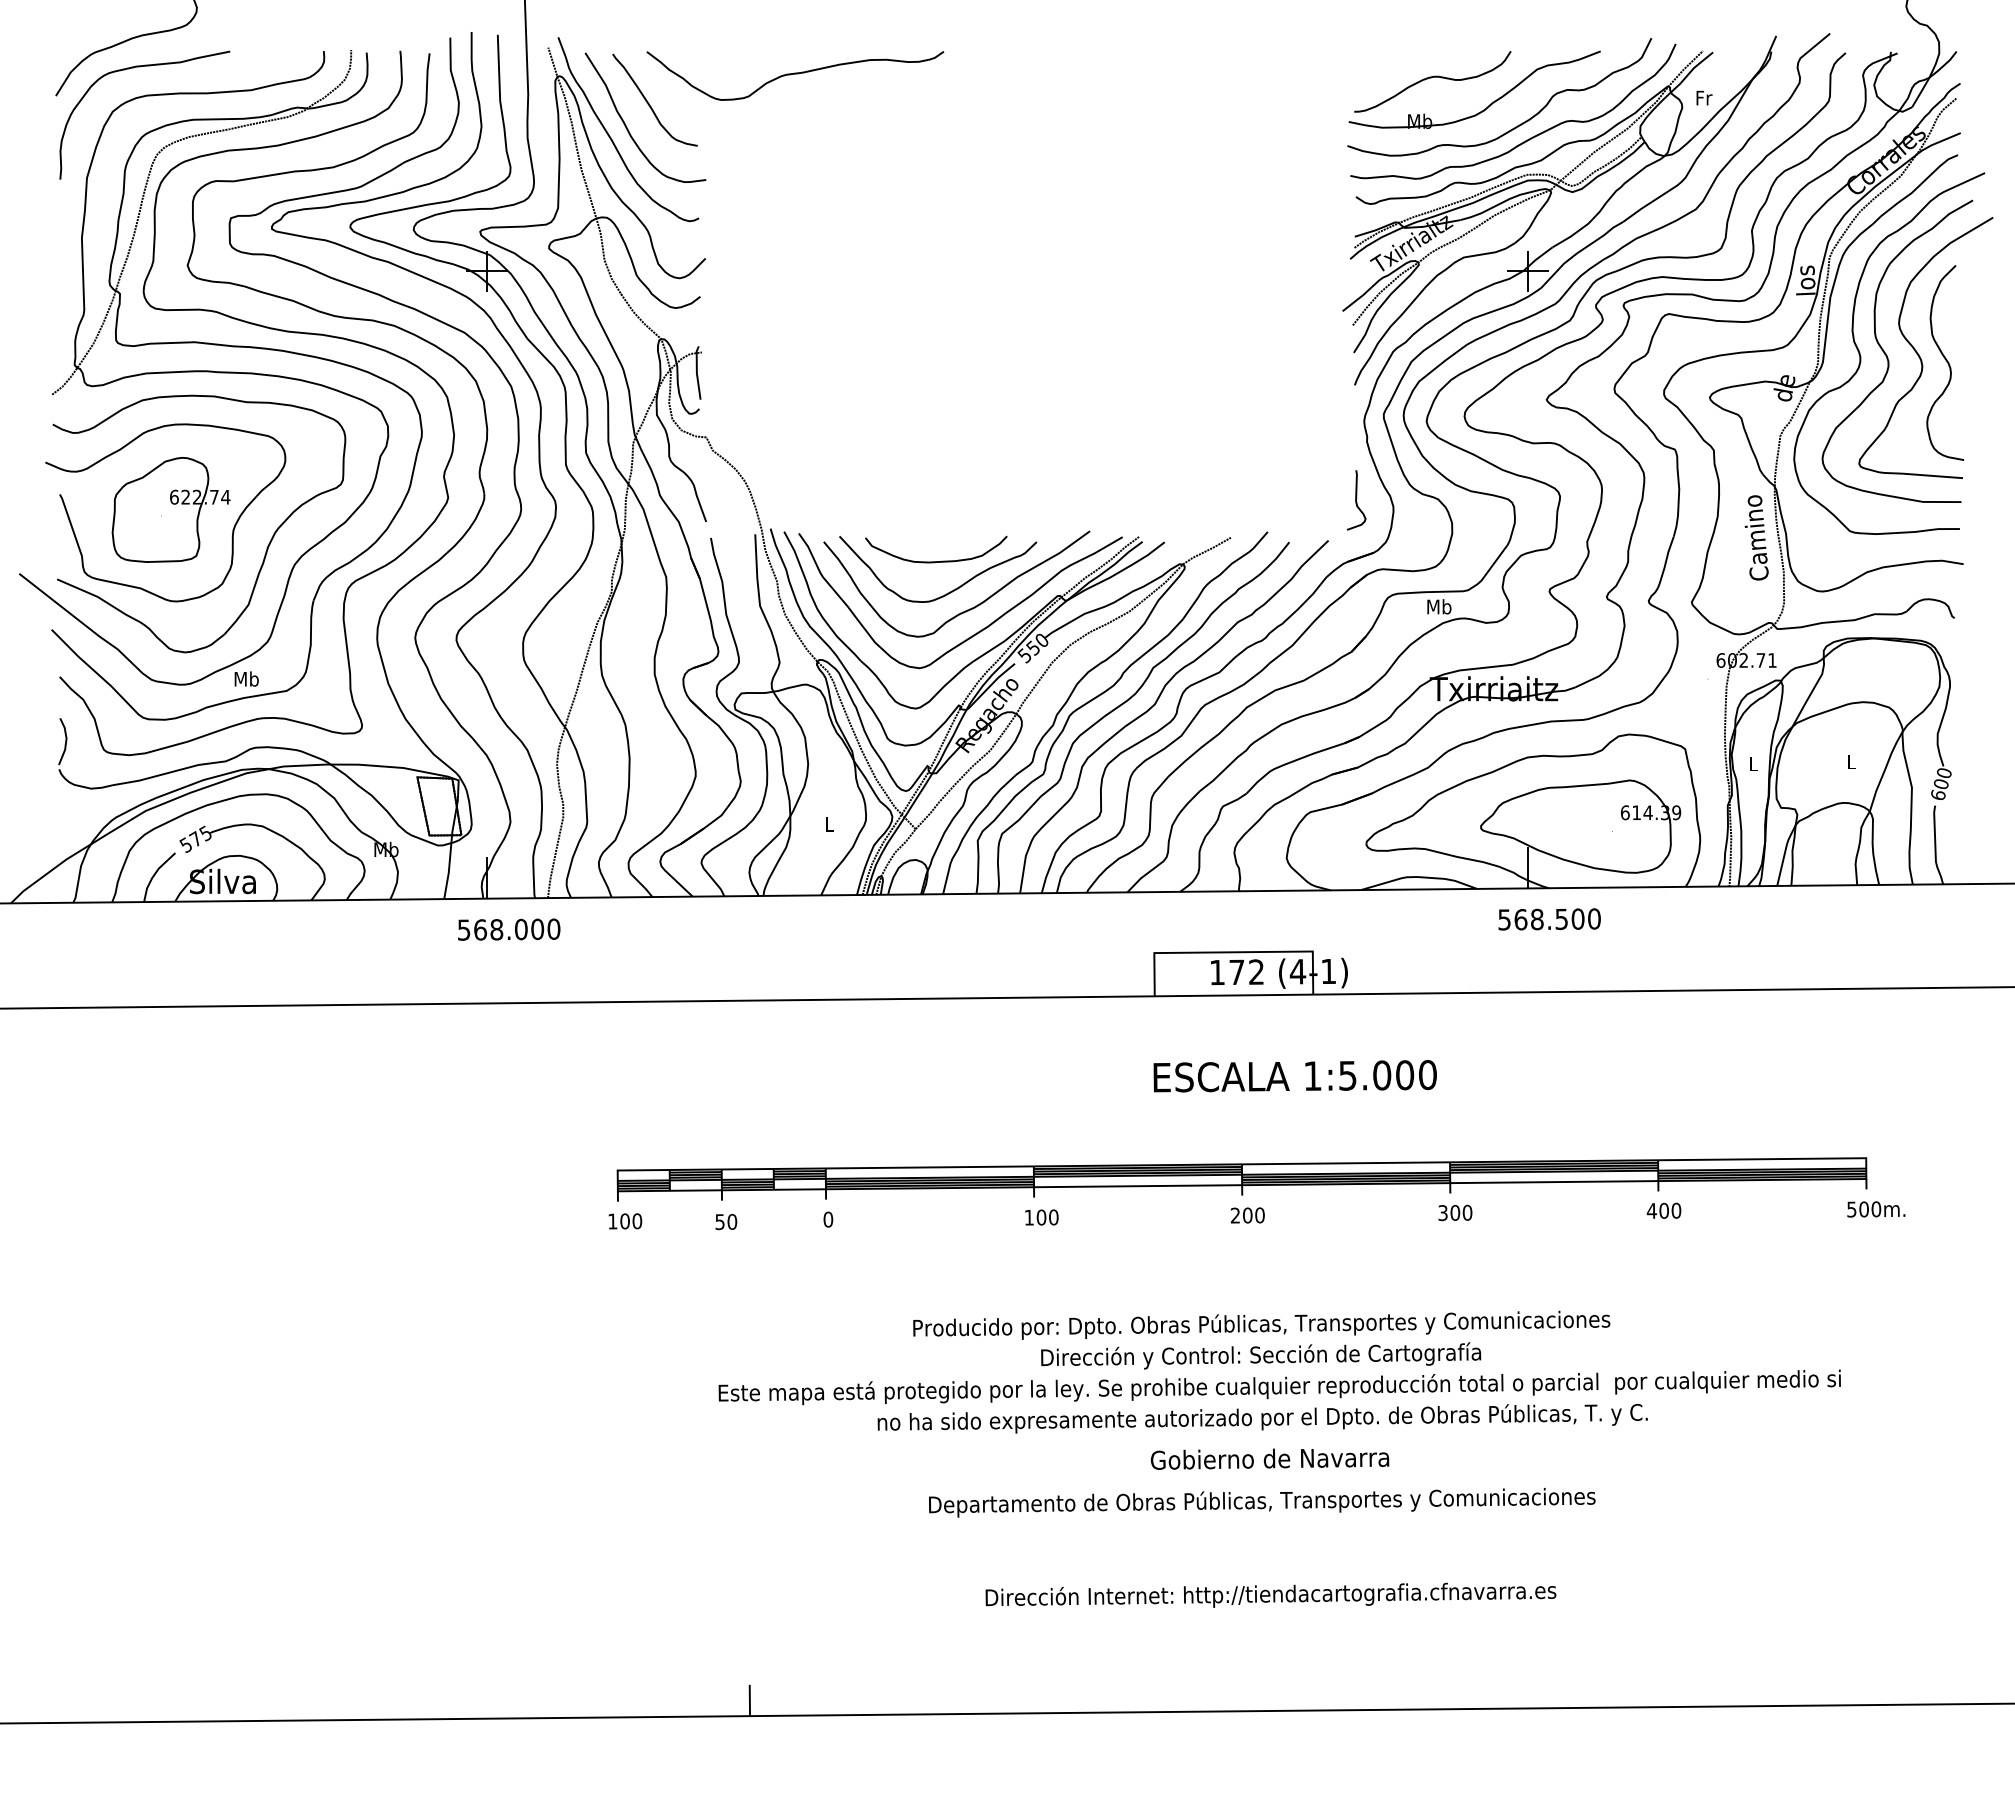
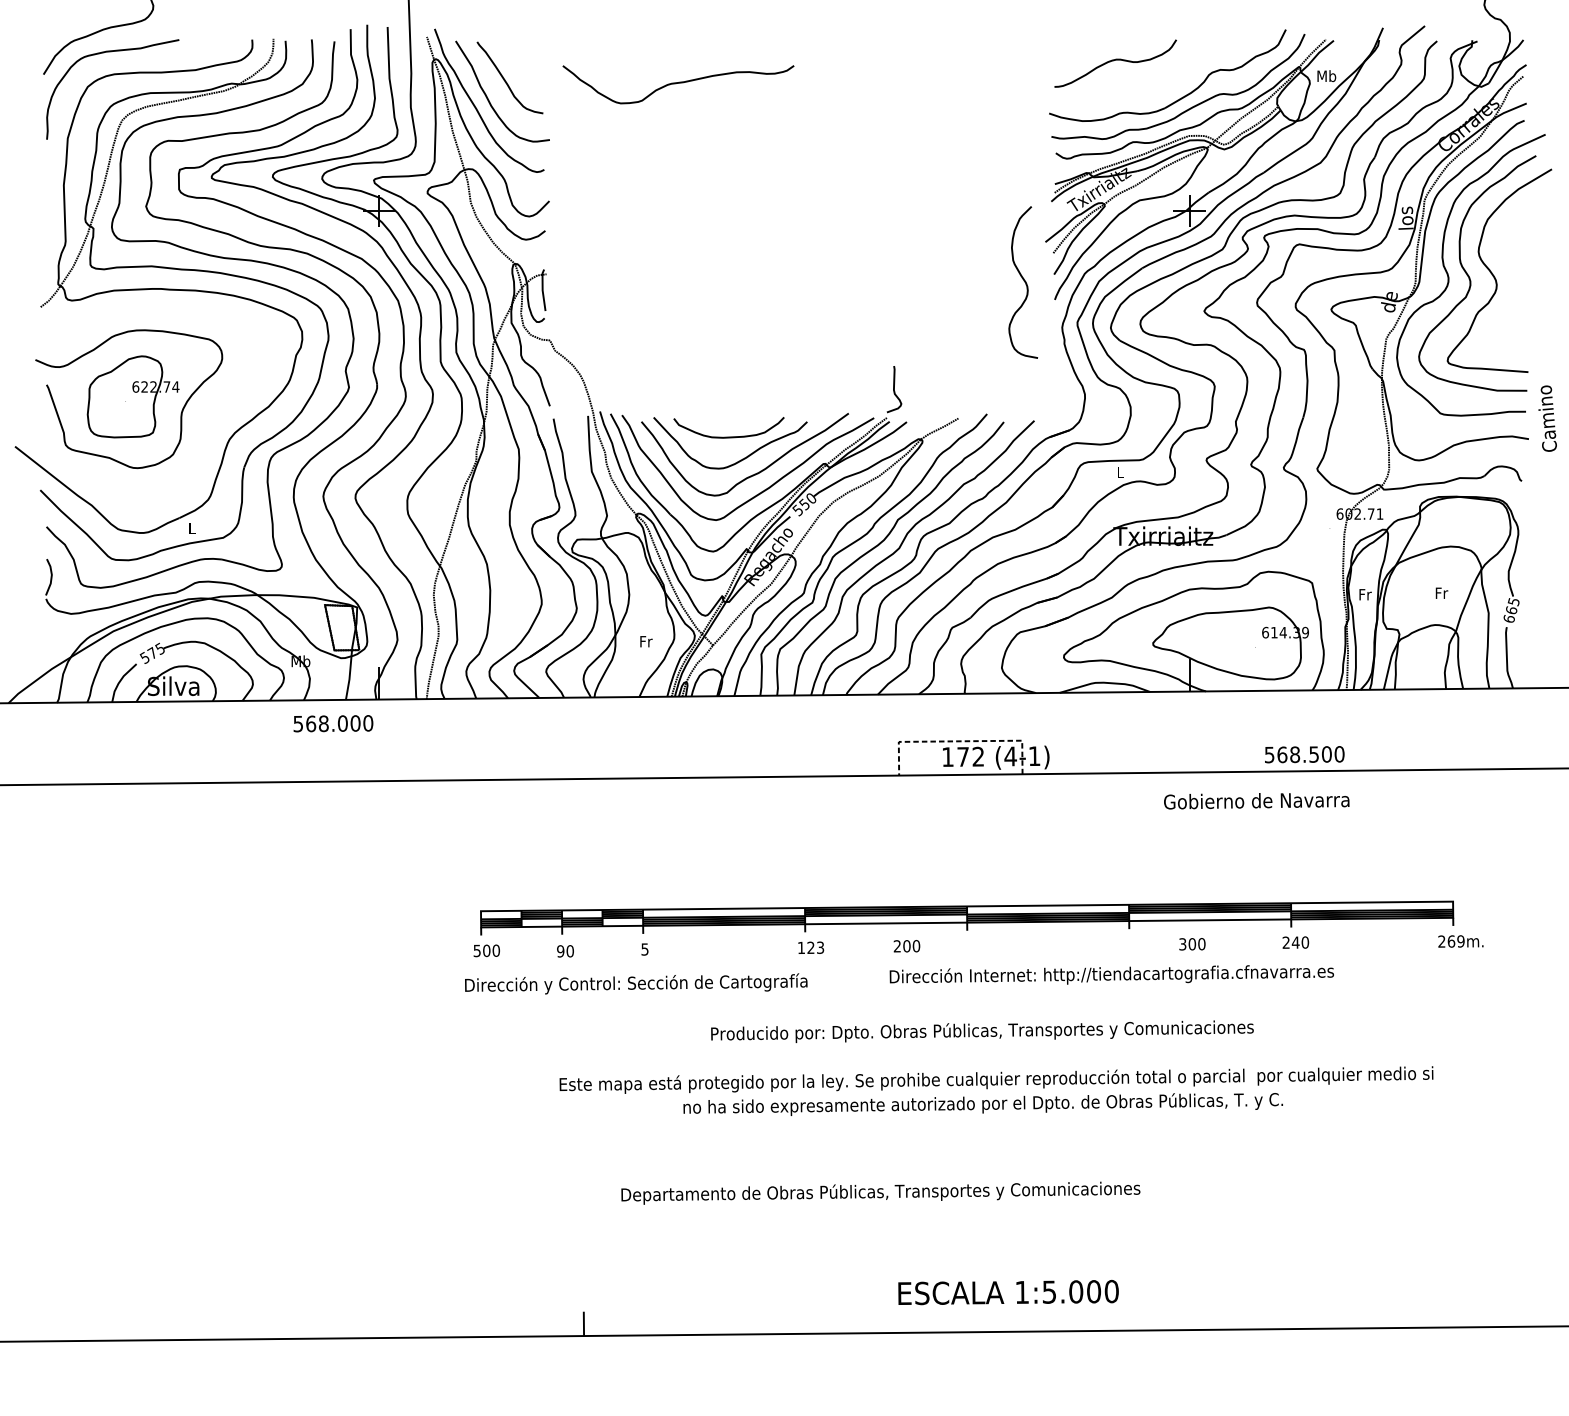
curve: (795, 74) -> (678, 83), moved
text: (1704, 97) -> (1327, 75), Fr -> Mb
part: (1489, 104) -> (1159, 81), removed
curve: (1946, 362) -> (1024, 282), moved
curve: (1356, 500) -> (894, 389), moved
text: (1756, 537) -> (1547, 418), moved
part: (267, 545) -> (208, 424), removed
text: (1439, 606) -> (1120, 472), Mb -> L
text: (246, 678) -> (191, 528), Mb -> L
text: (1851, 761) -> (1441, 592), L -> Fr
text: (1753, 763) -> (1365, 594), L -> Fr
text: (1942, 778) -> (1512, 606), 600 -> 665
text: (830, 824) -> (646, 641), L -> Fr
text: (1549, 919) -> (1304, 754), moved
text: (509, 929) -> (333, 723), moved
line: (1233, 952) -> (960, 741), solid -> dashed
text: (1294, 1076) -> (1007, 1292), moved
text: (1864, 1209) -> (1451, 941), 500m. -> 269m.
text: (1657, 1210) -> (1290, 942), 400 -> 240
text: (1455, 1212) -> (1192, 943), moved
text: (1247, 1215) -> (906, 946), moved
text: (1047, 1217) -> (815, 947), 100 -> 123
text: (828, 1219) -> (645, 949), 0 -> 5
text: (612, 1221) -> (476, 950), 100 -> 500
text: (719, 1221) -> (560, 950), 50 -> 90
text: (1261, 1355) -> (636, 983), moved
text: (1269, 1458) -> (1256, 800), moved
text: (1262, 1502) -> (881, 1193), moved
text: (1270, 1594) -> (1111, 974), moved

